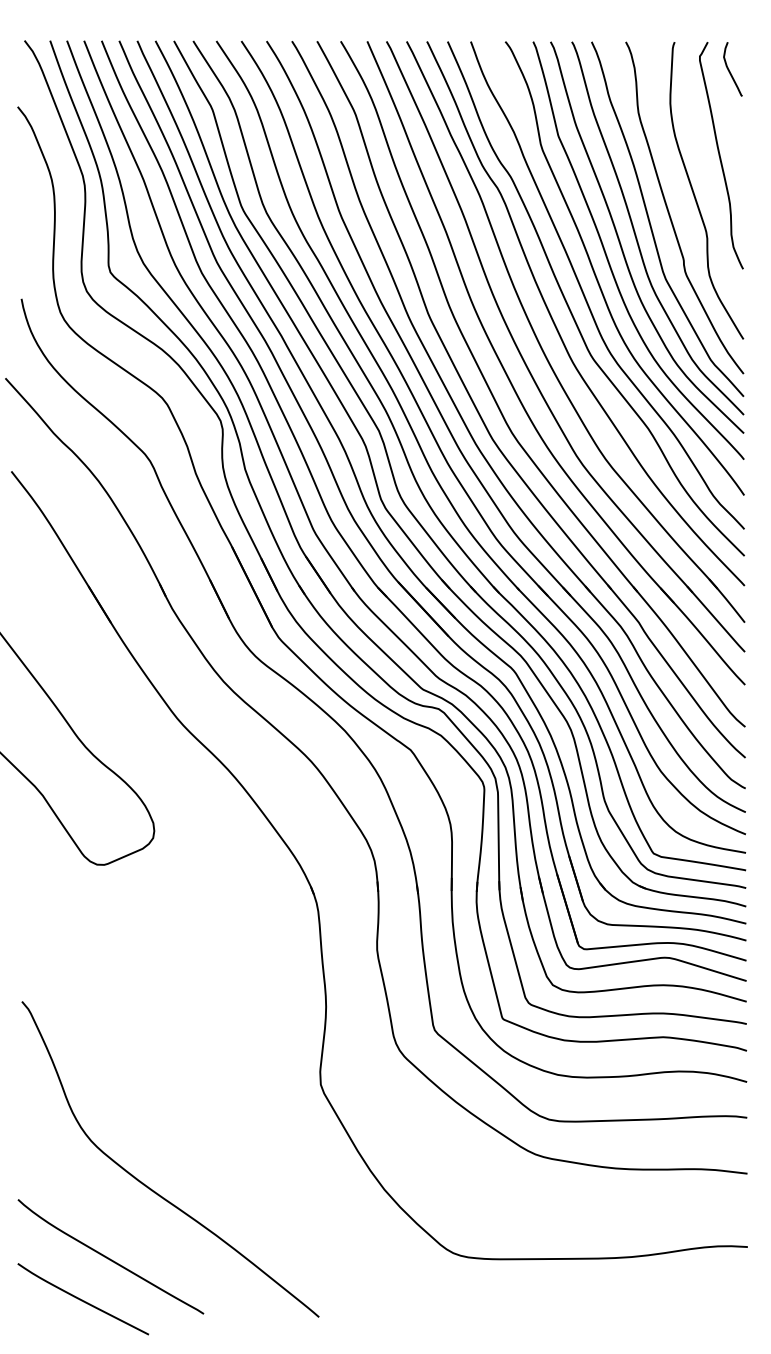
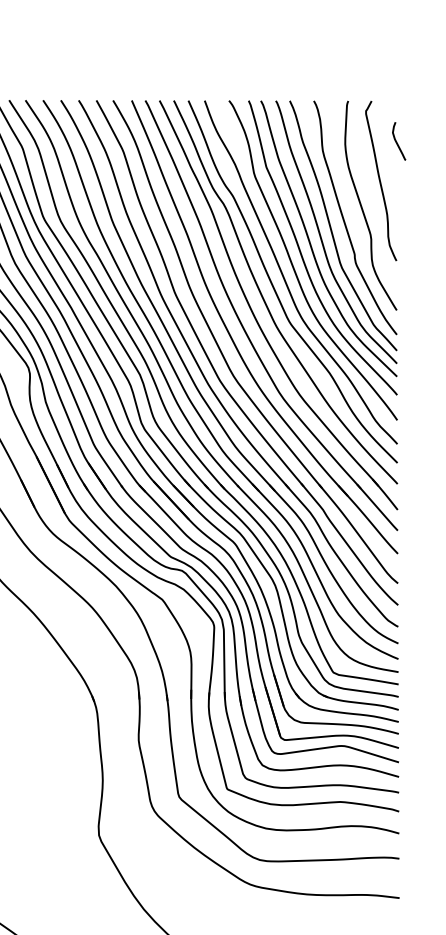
curve: (730, 71) -> (397, 142), moved

